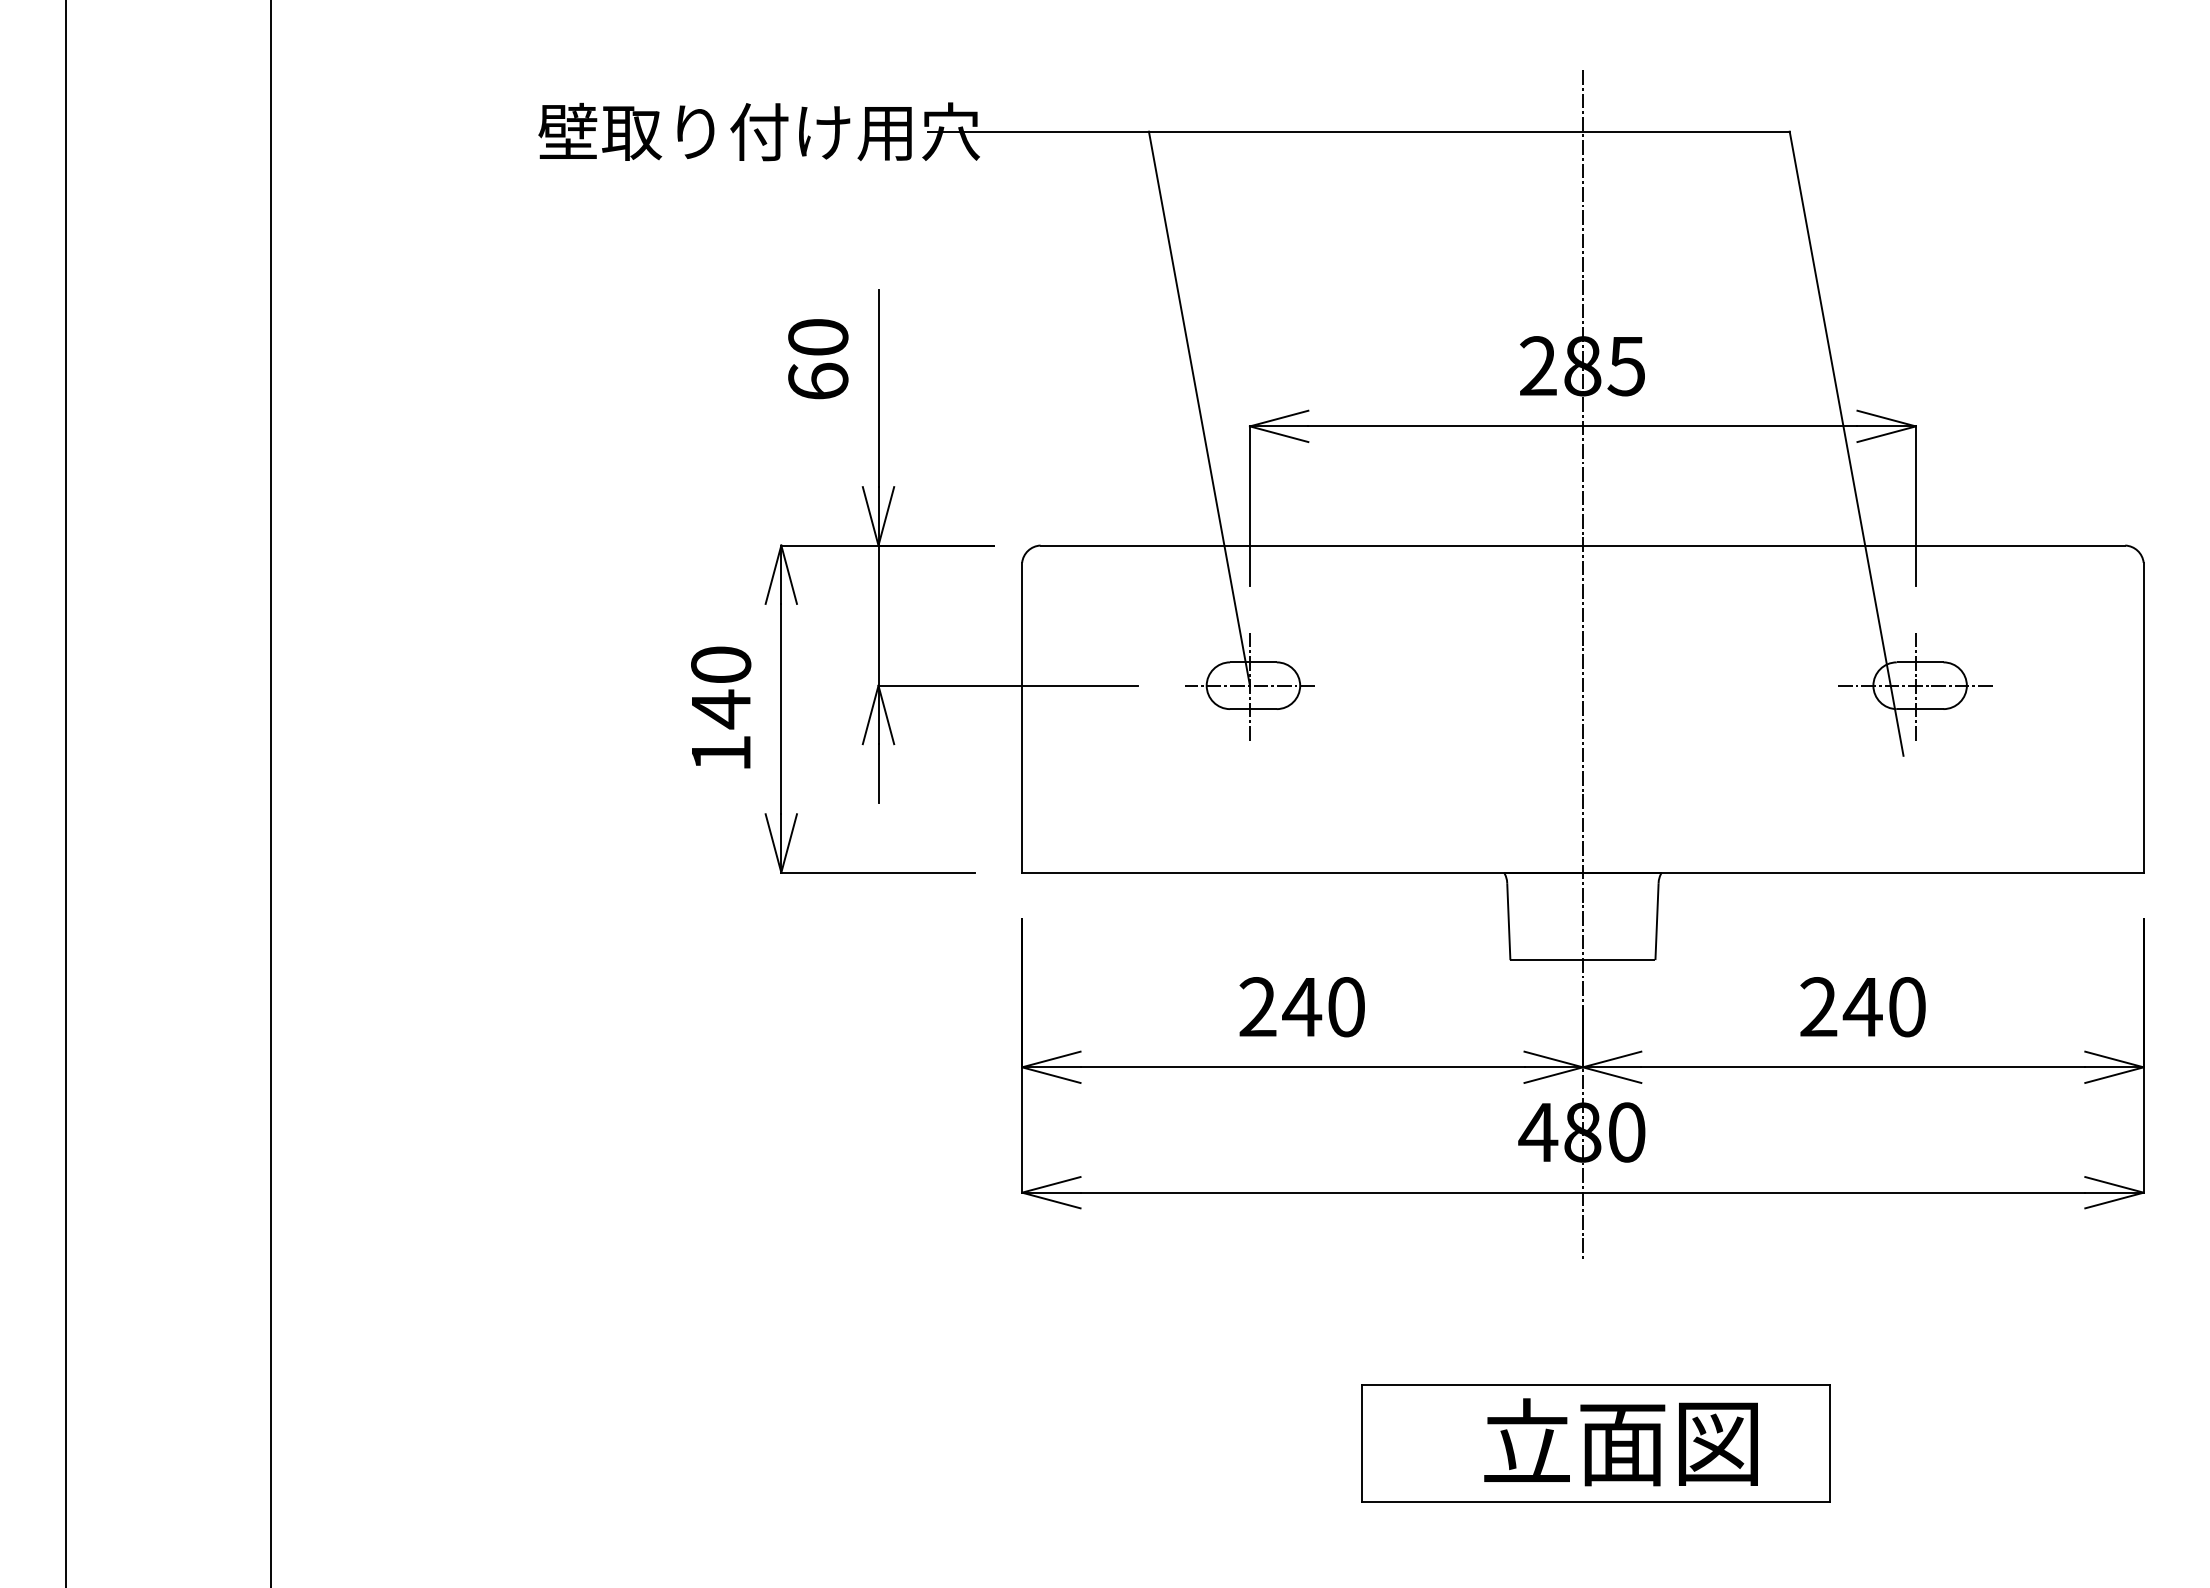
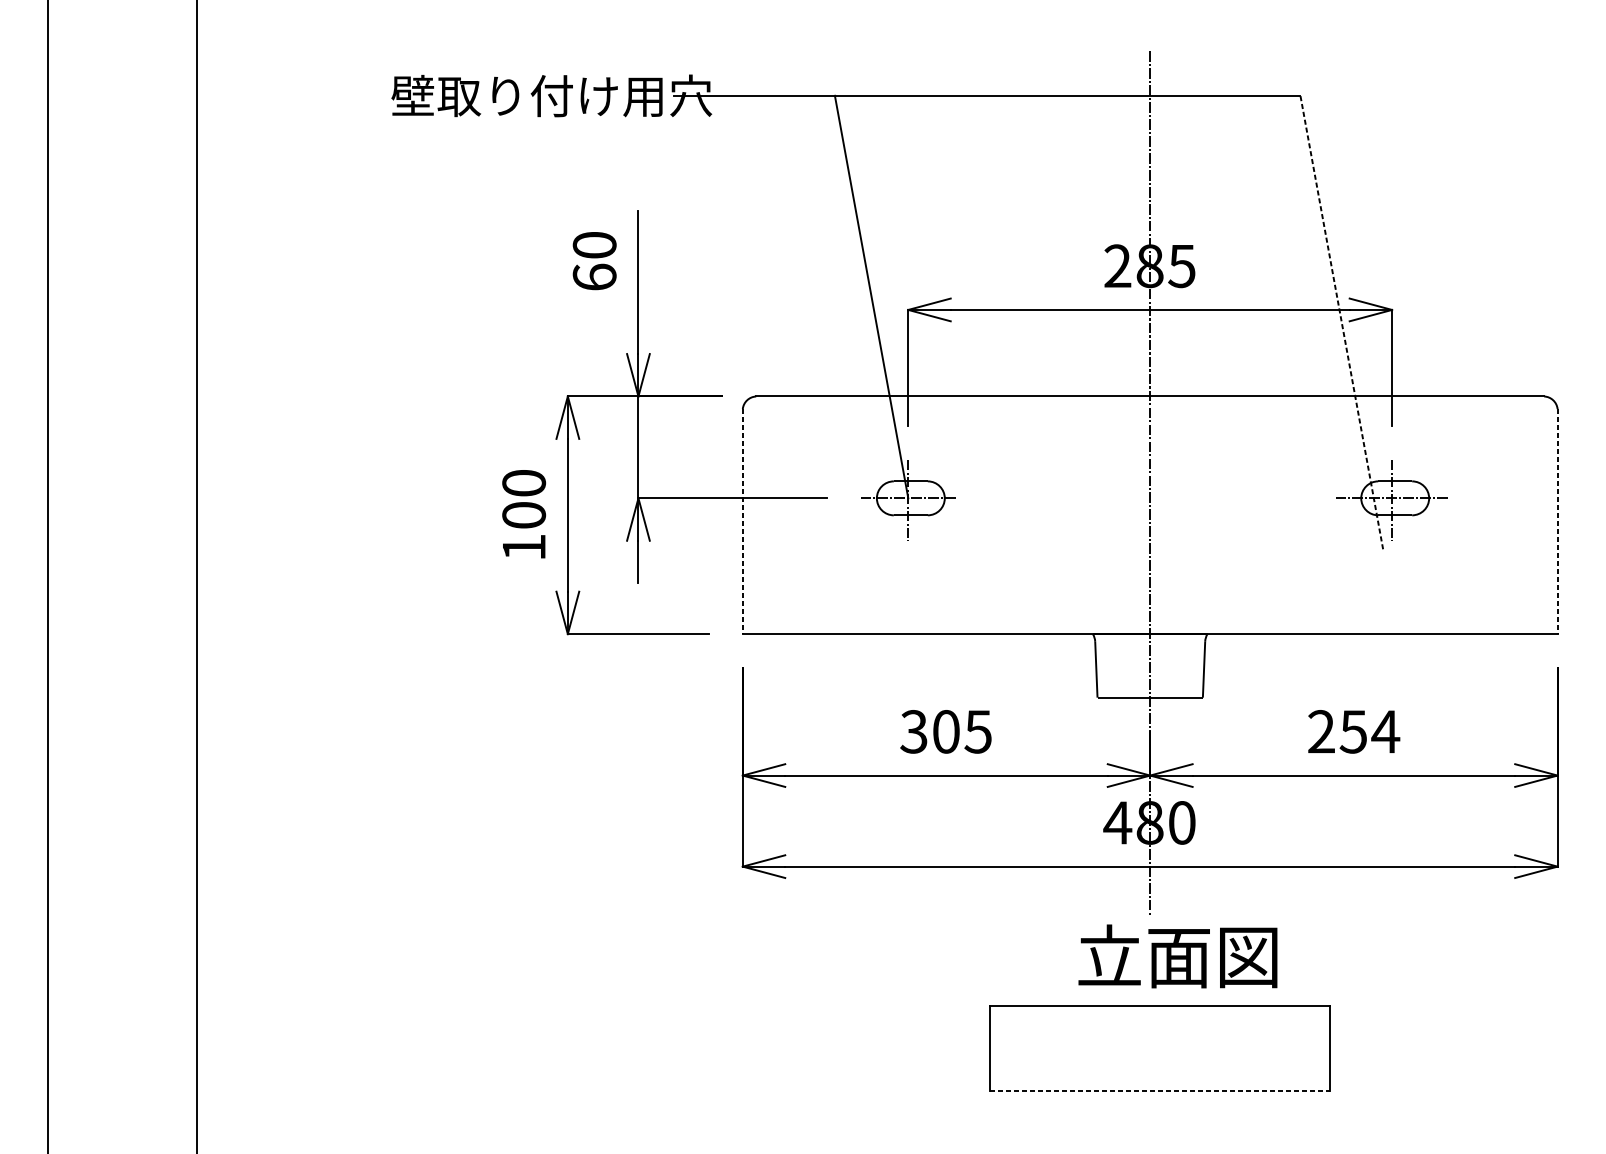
line: (1846, 443) -> (1341, 322), solid -> dashed
text: (721, 709) -> (524, 515), 140 -> 100
line: (1022, 717) -> (743, 521), solid -> dashed
line: (2143, 717) -> (1557, 521), solid -> dashed
text: (1301, 1007) -> (945, 732), 240 -> 305
text: (1884, 1007) -> (1369, 732), 240 -> 254
text: (1620, 1442) -> (1177, 956), moved
line: (1596, 1502) -> (1160, 1091), solid -> dashed

